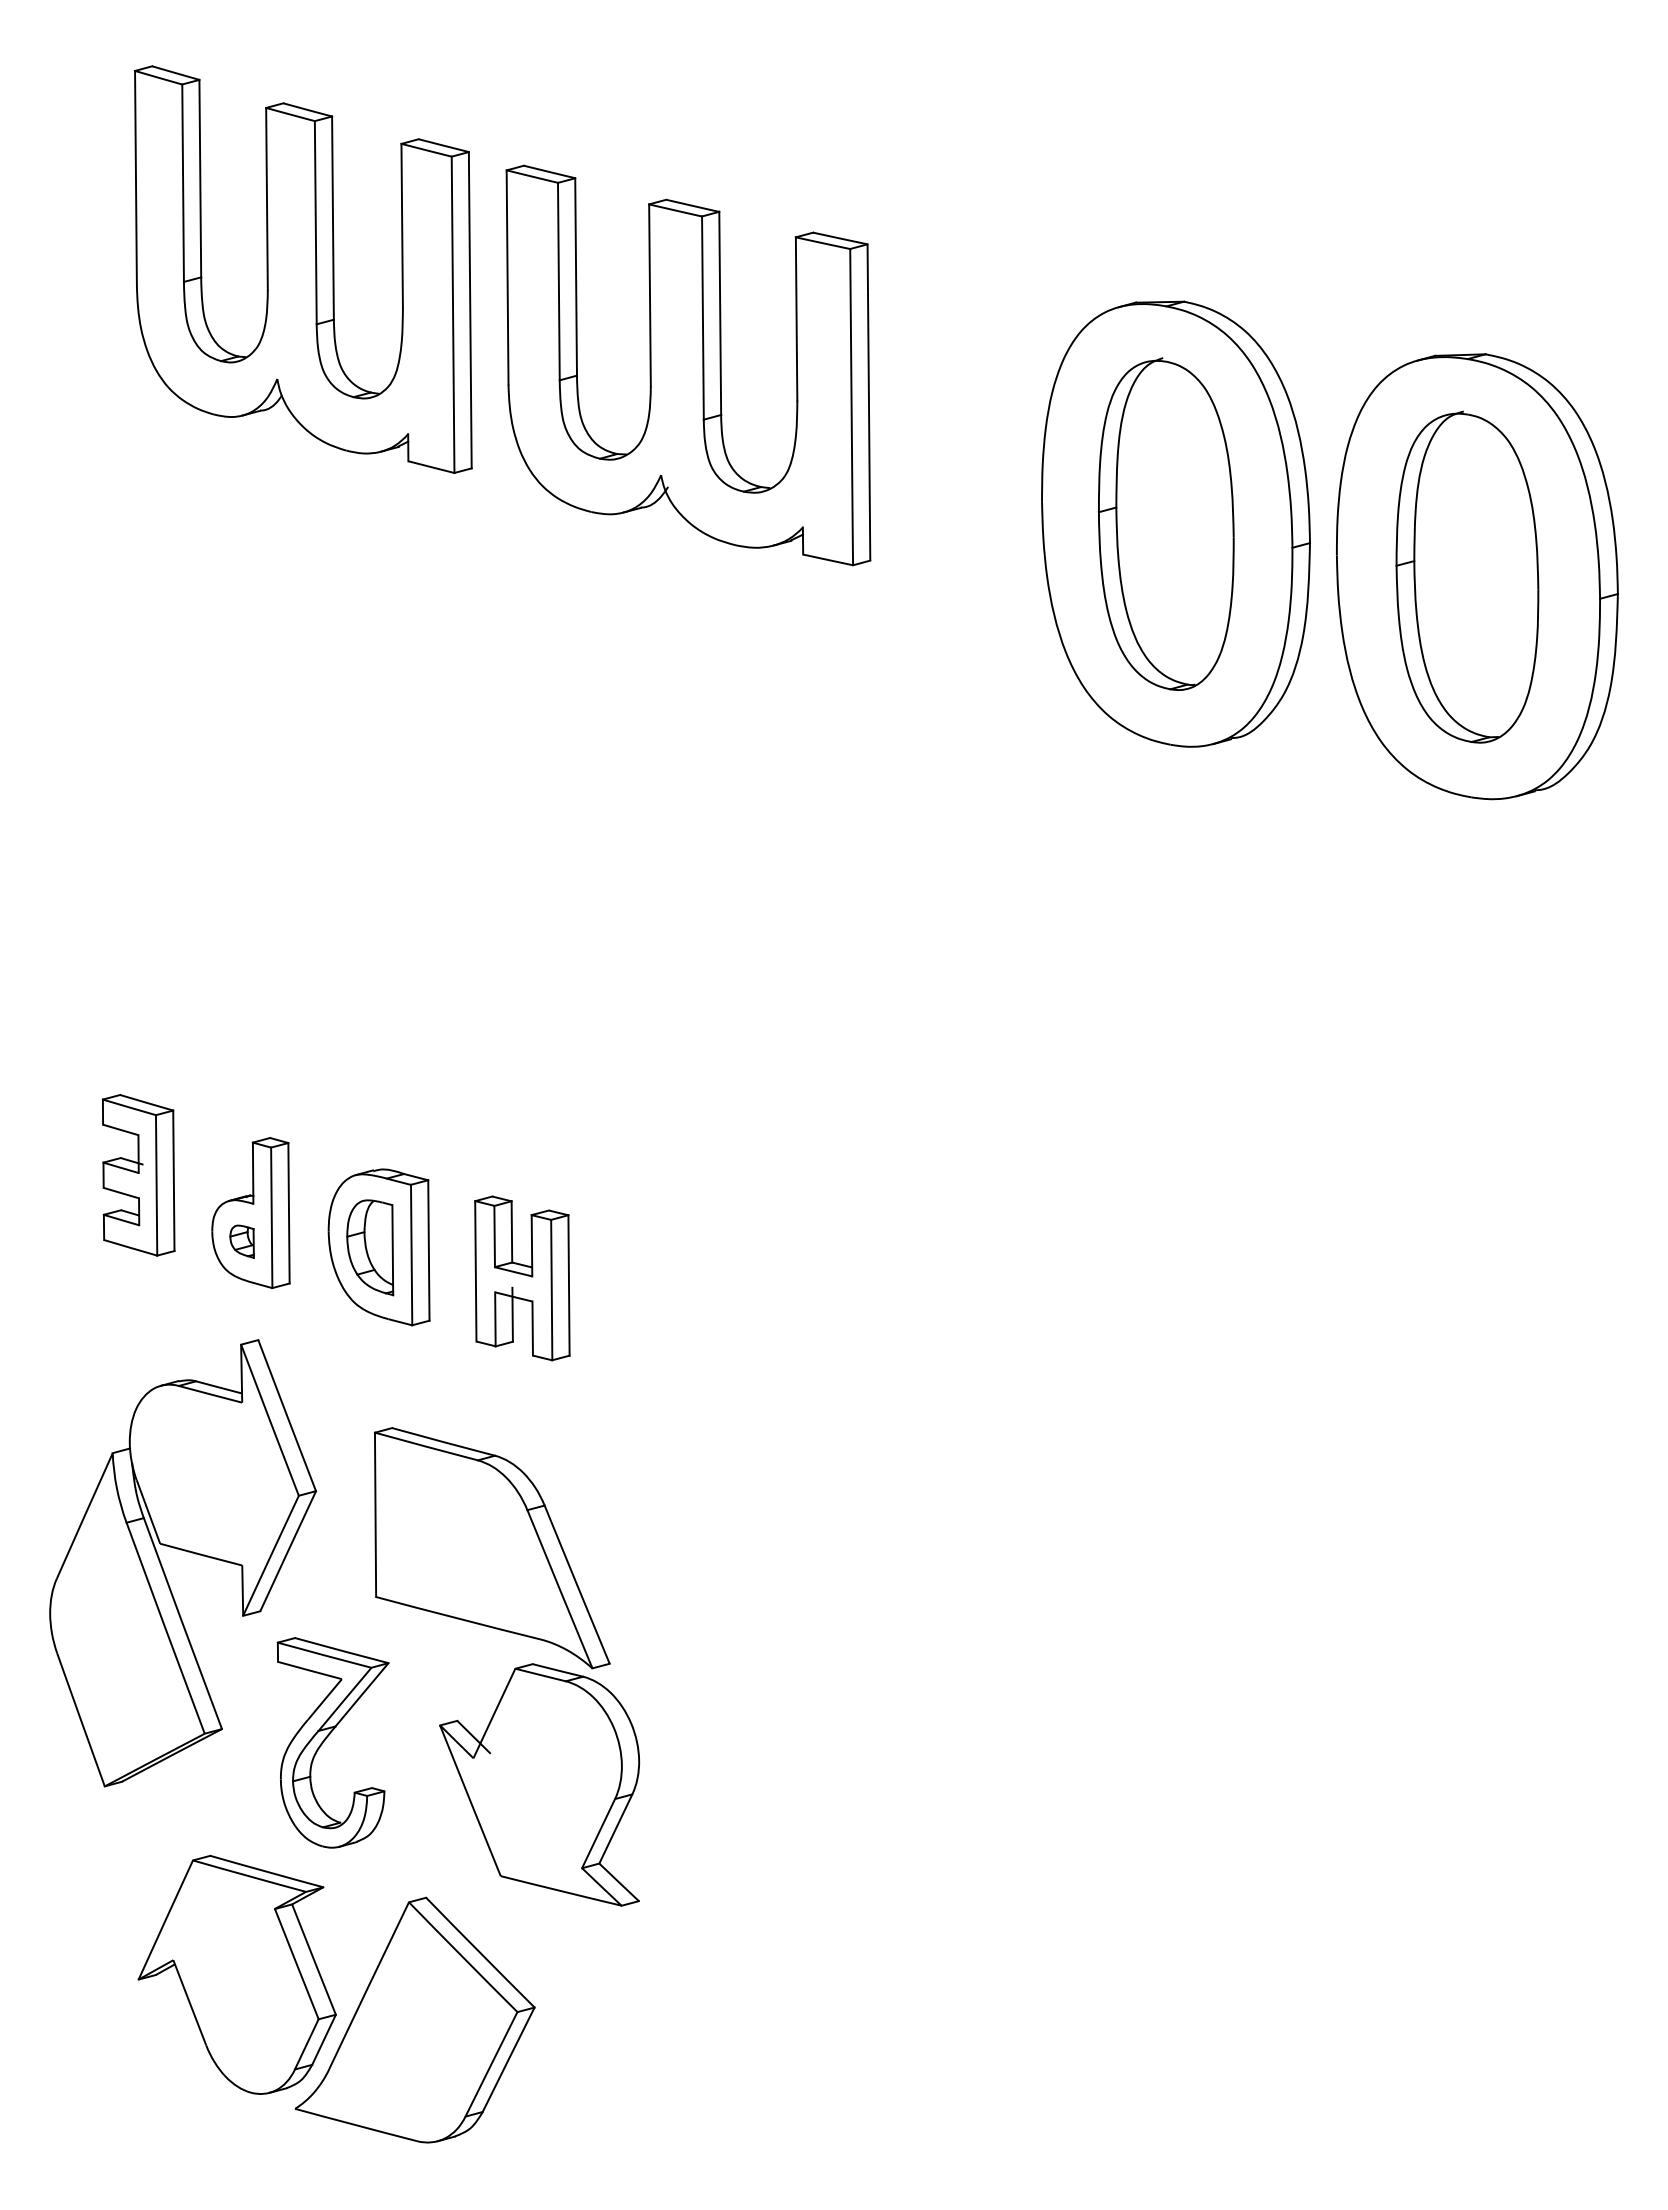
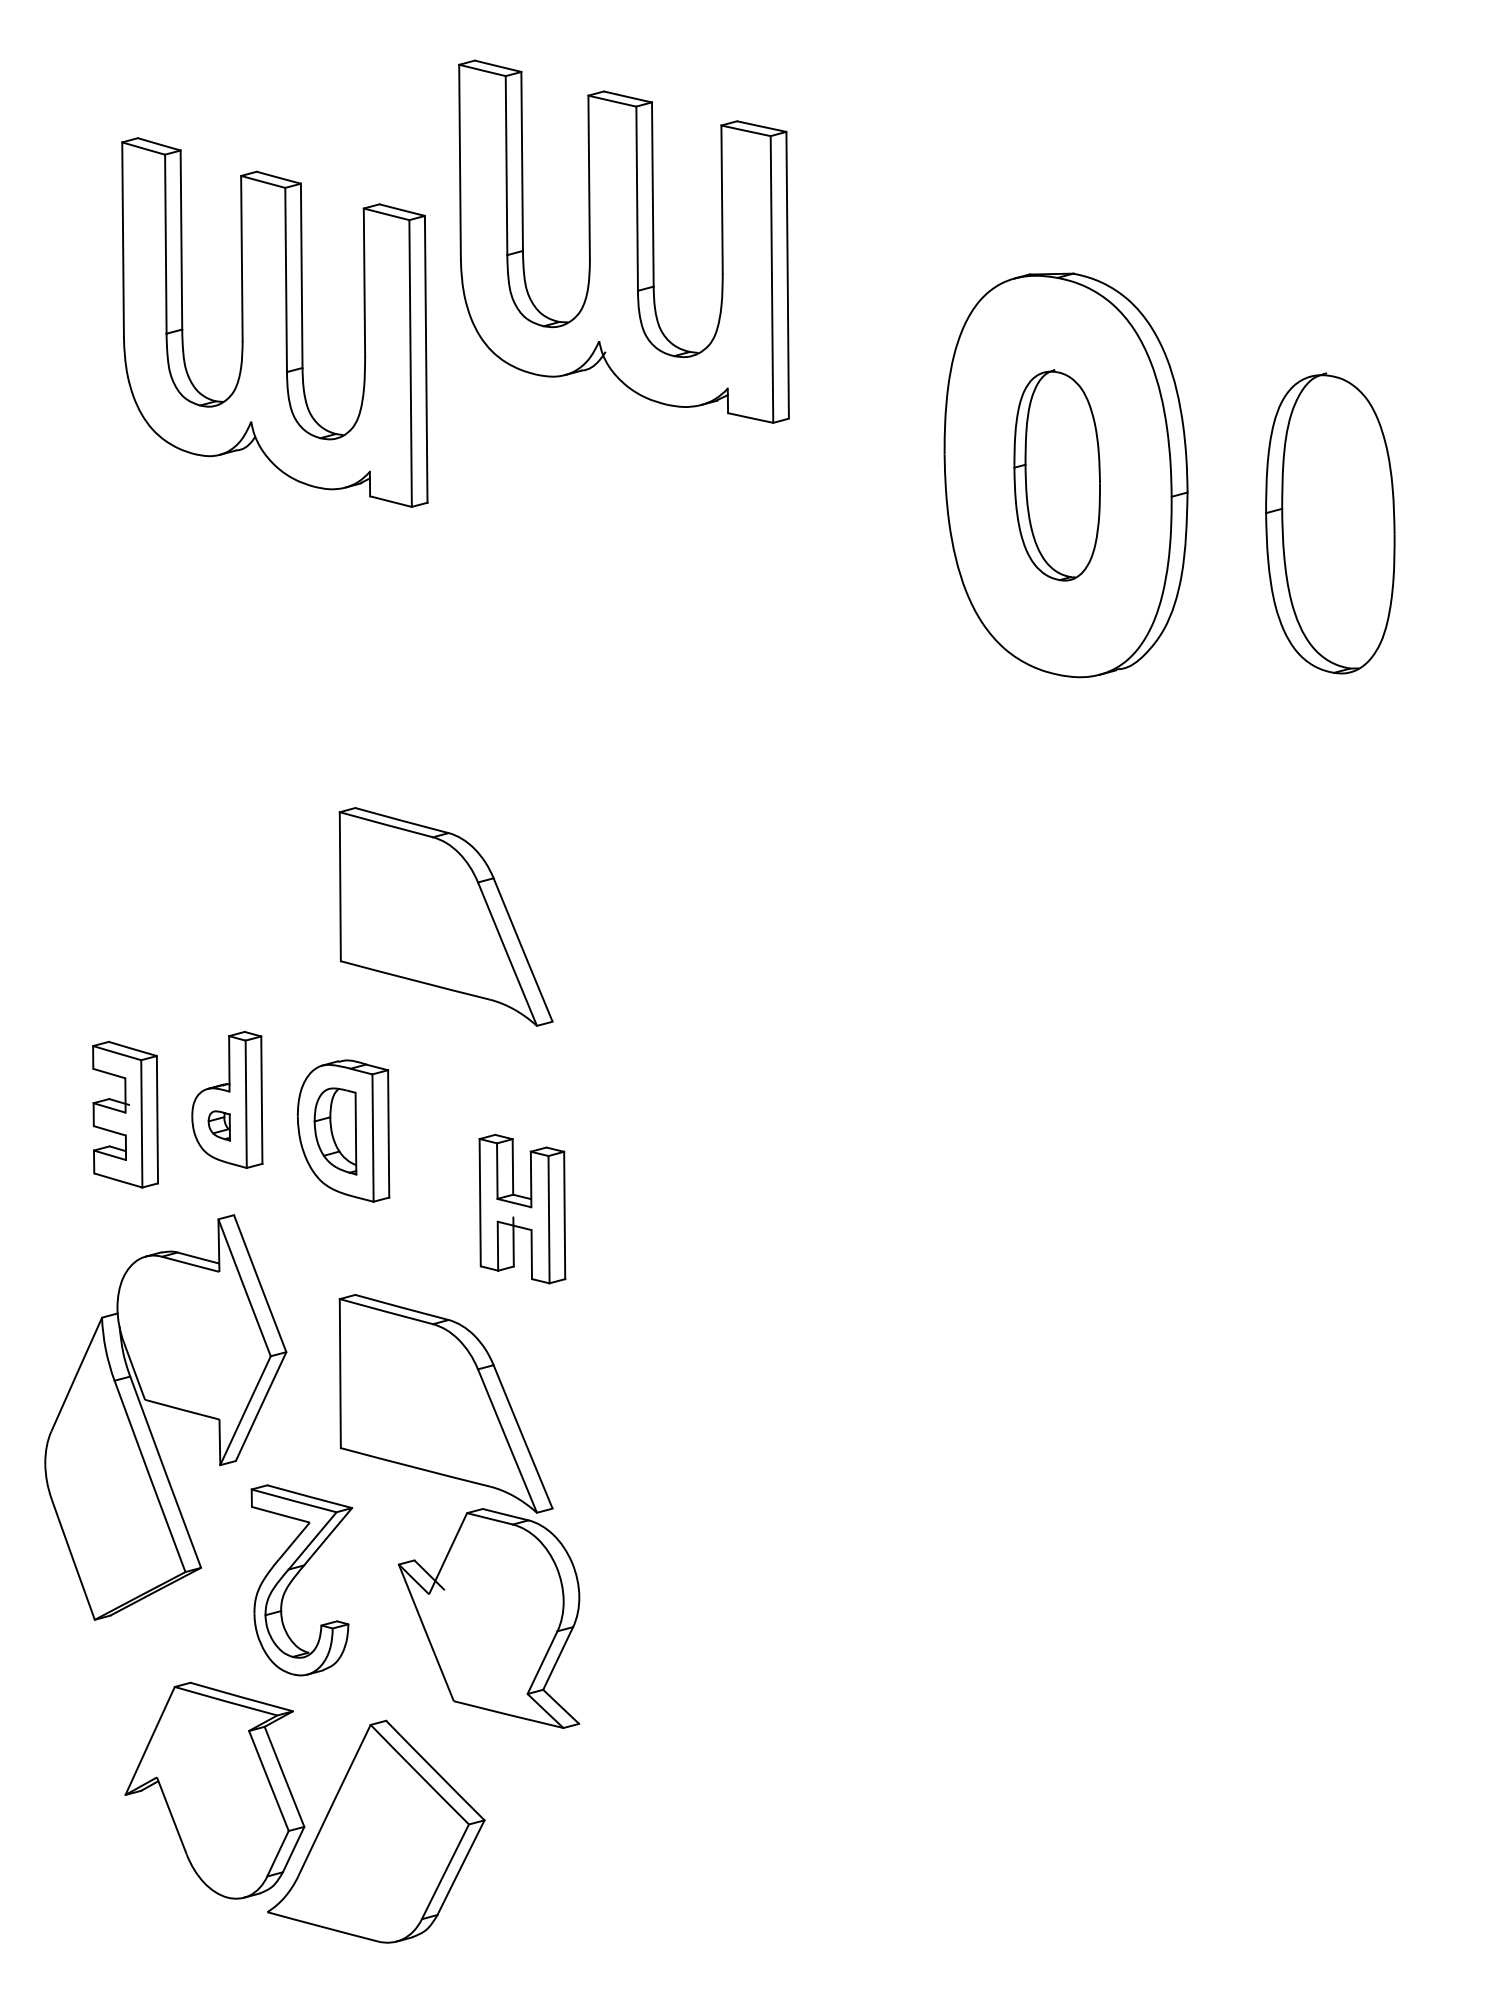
part: (303, 269) -> (274, 322), moved
part: (688, 365) -> (624, 241), moved
part: (1165, 523) -> (1056, 474), size x0.7
part: (1477, 576) -> (1339, 522), removed
part: (492, 1011) -> (446, 917), added
part: (138, 1175) -> (125, 1114), moved
part: (522, 1278) -> (522, 1209), moved

